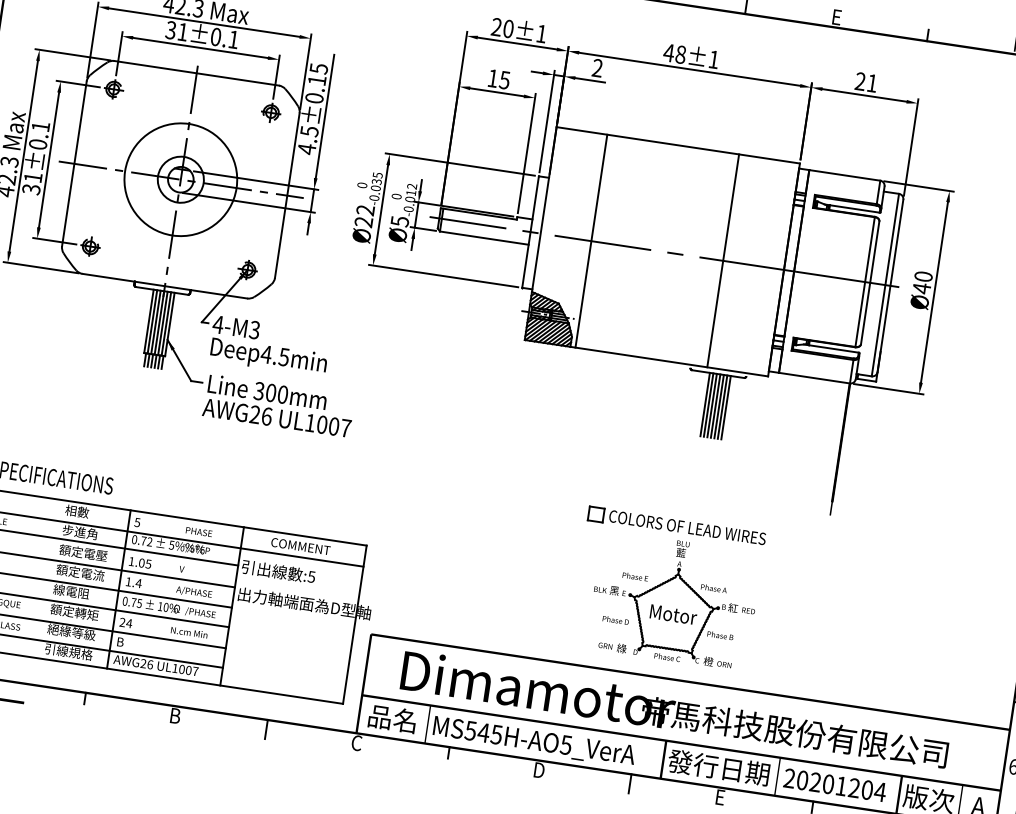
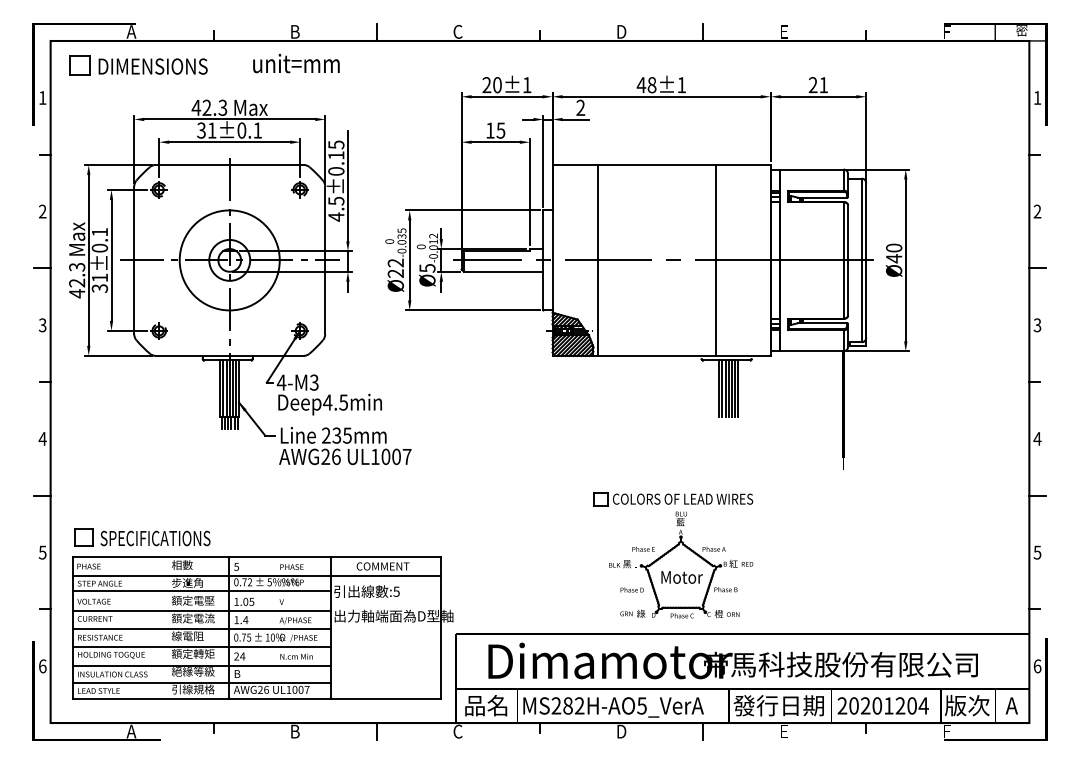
text: (270, 392) -> (336, 435), 300mm -> 235mm
part: (667, 588) -> (673, 555), moved
text: (483, 732) -> (567, 705), MS545H-AO5_VerA -> MS282H-AO5_VerA

